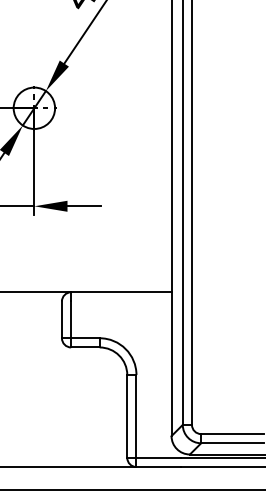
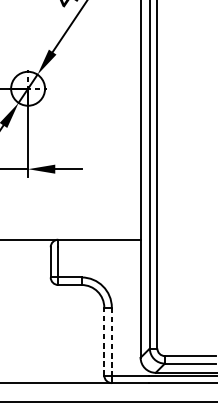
line: (127, 415) -> (104, 340), solid -> dashed
line: (136, 416) -> (111, 341), solid -> dashed

